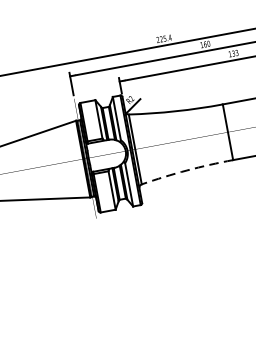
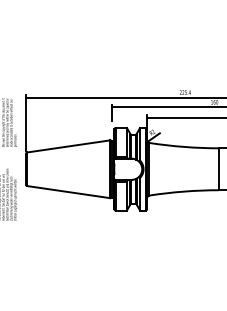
arc: (187, 170) -> (184, 191), dashed -> solid

